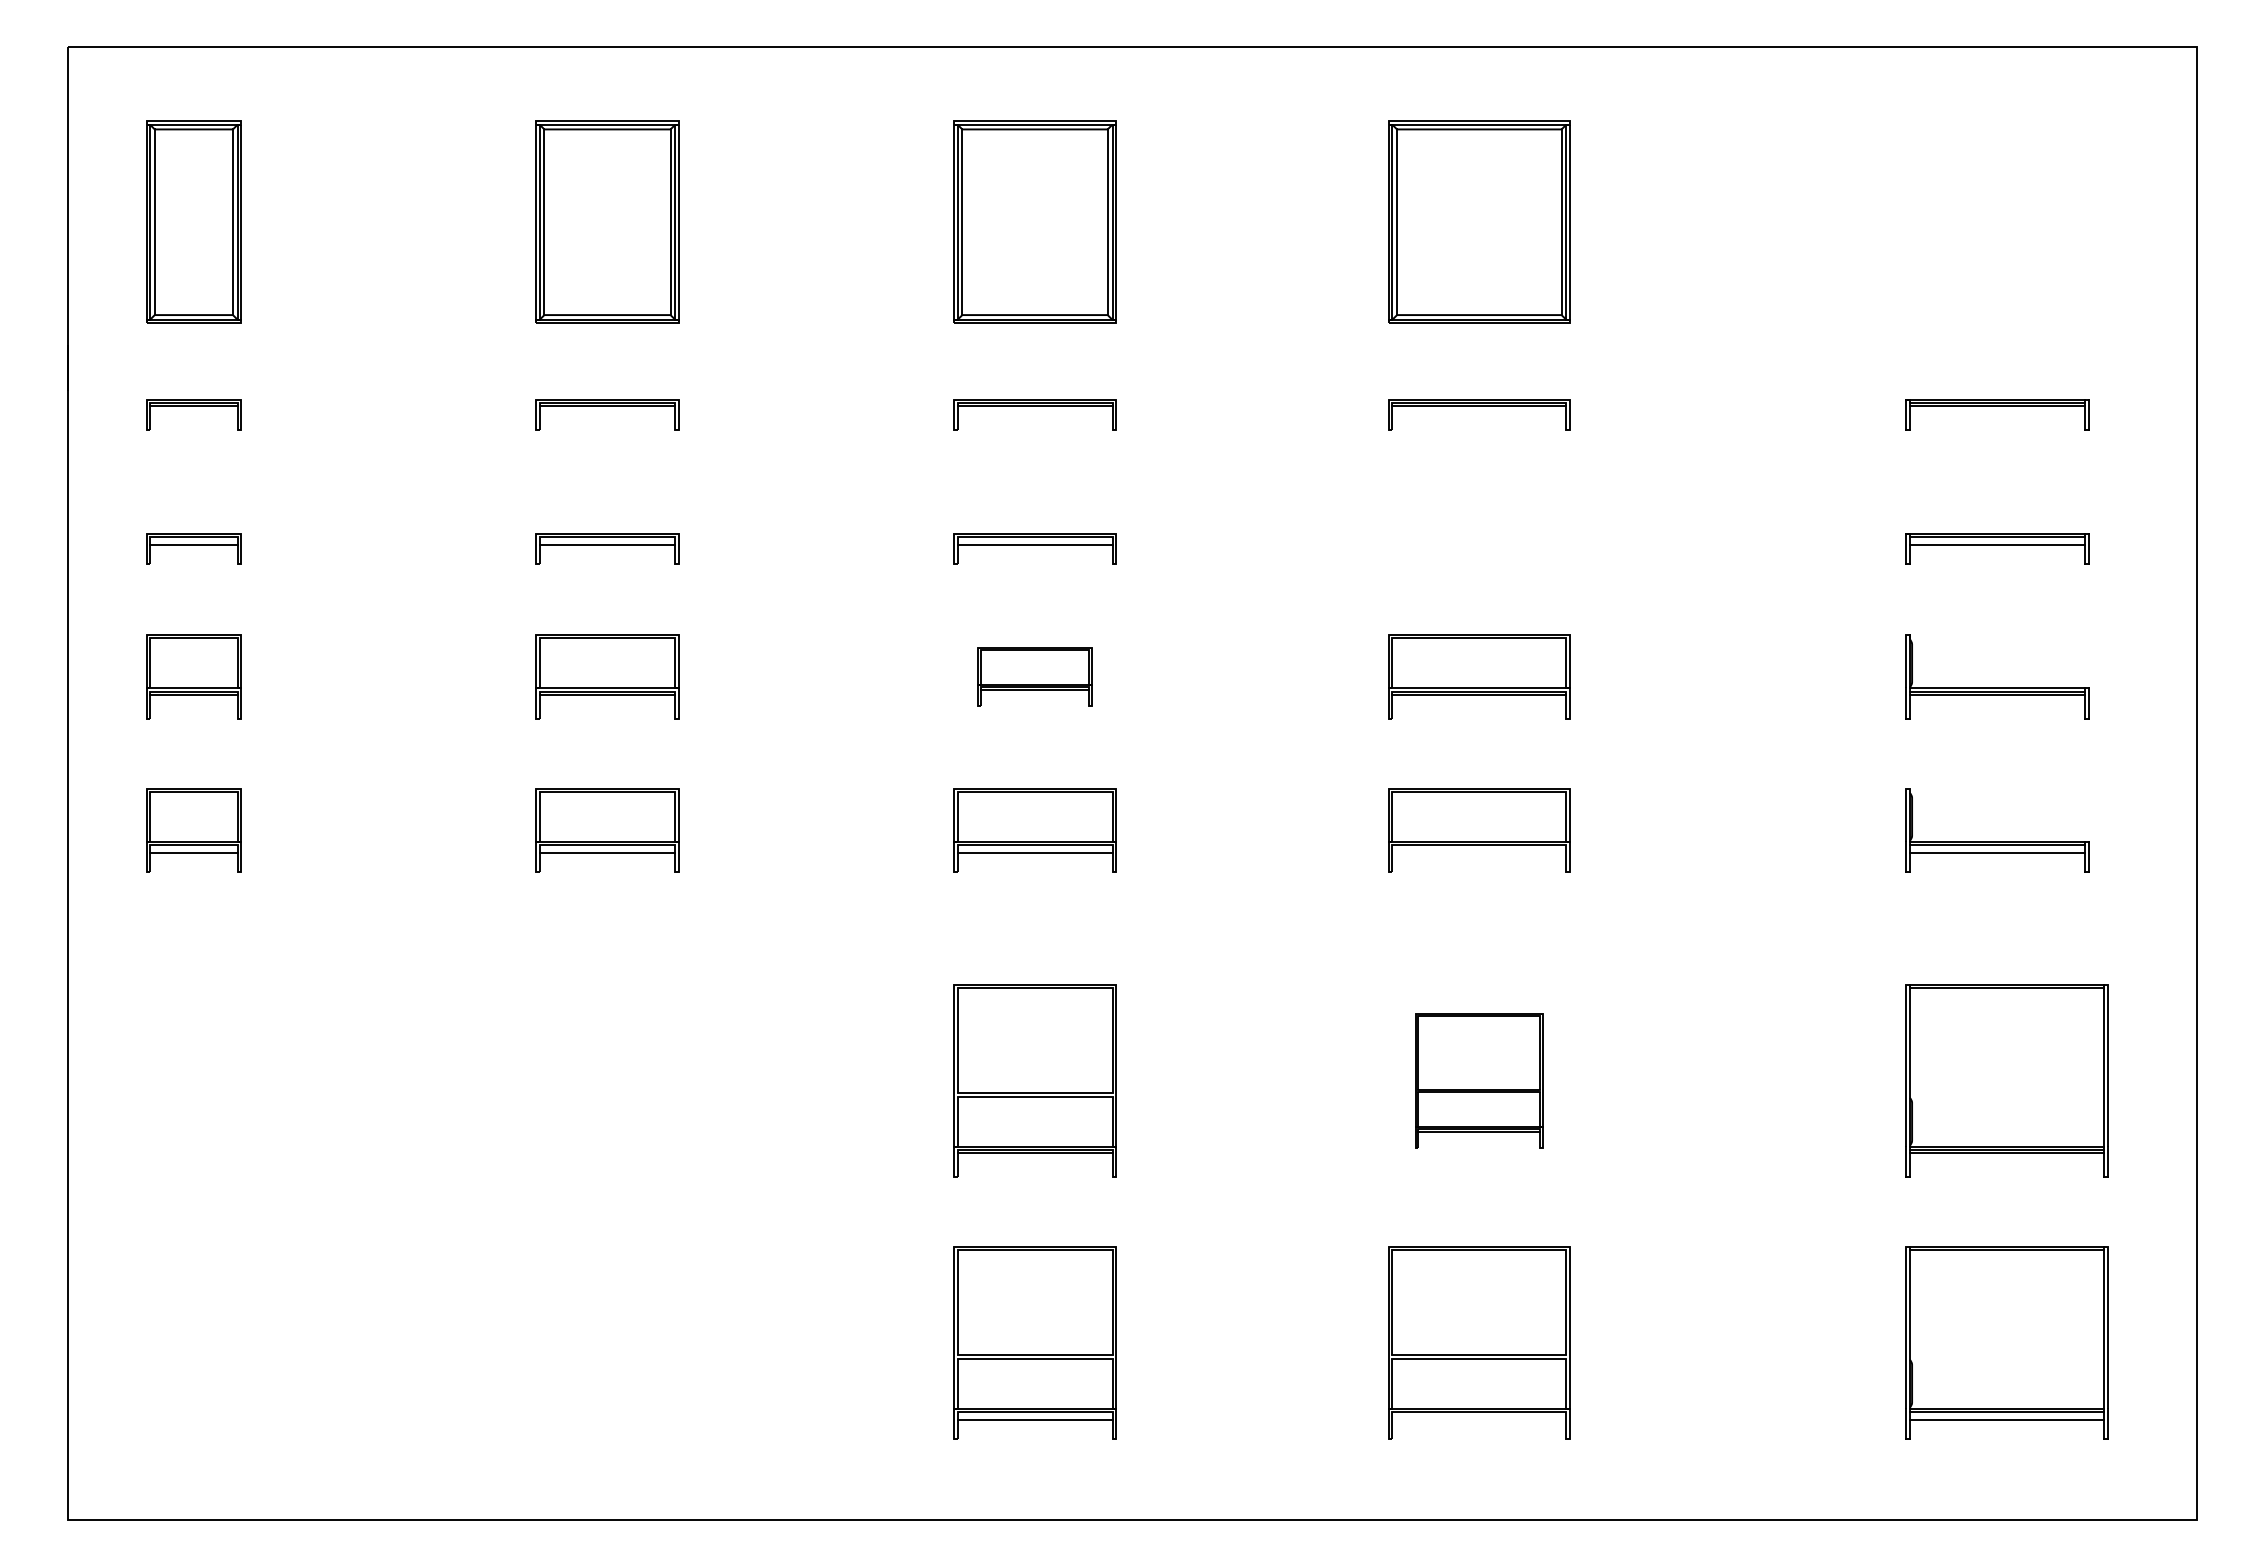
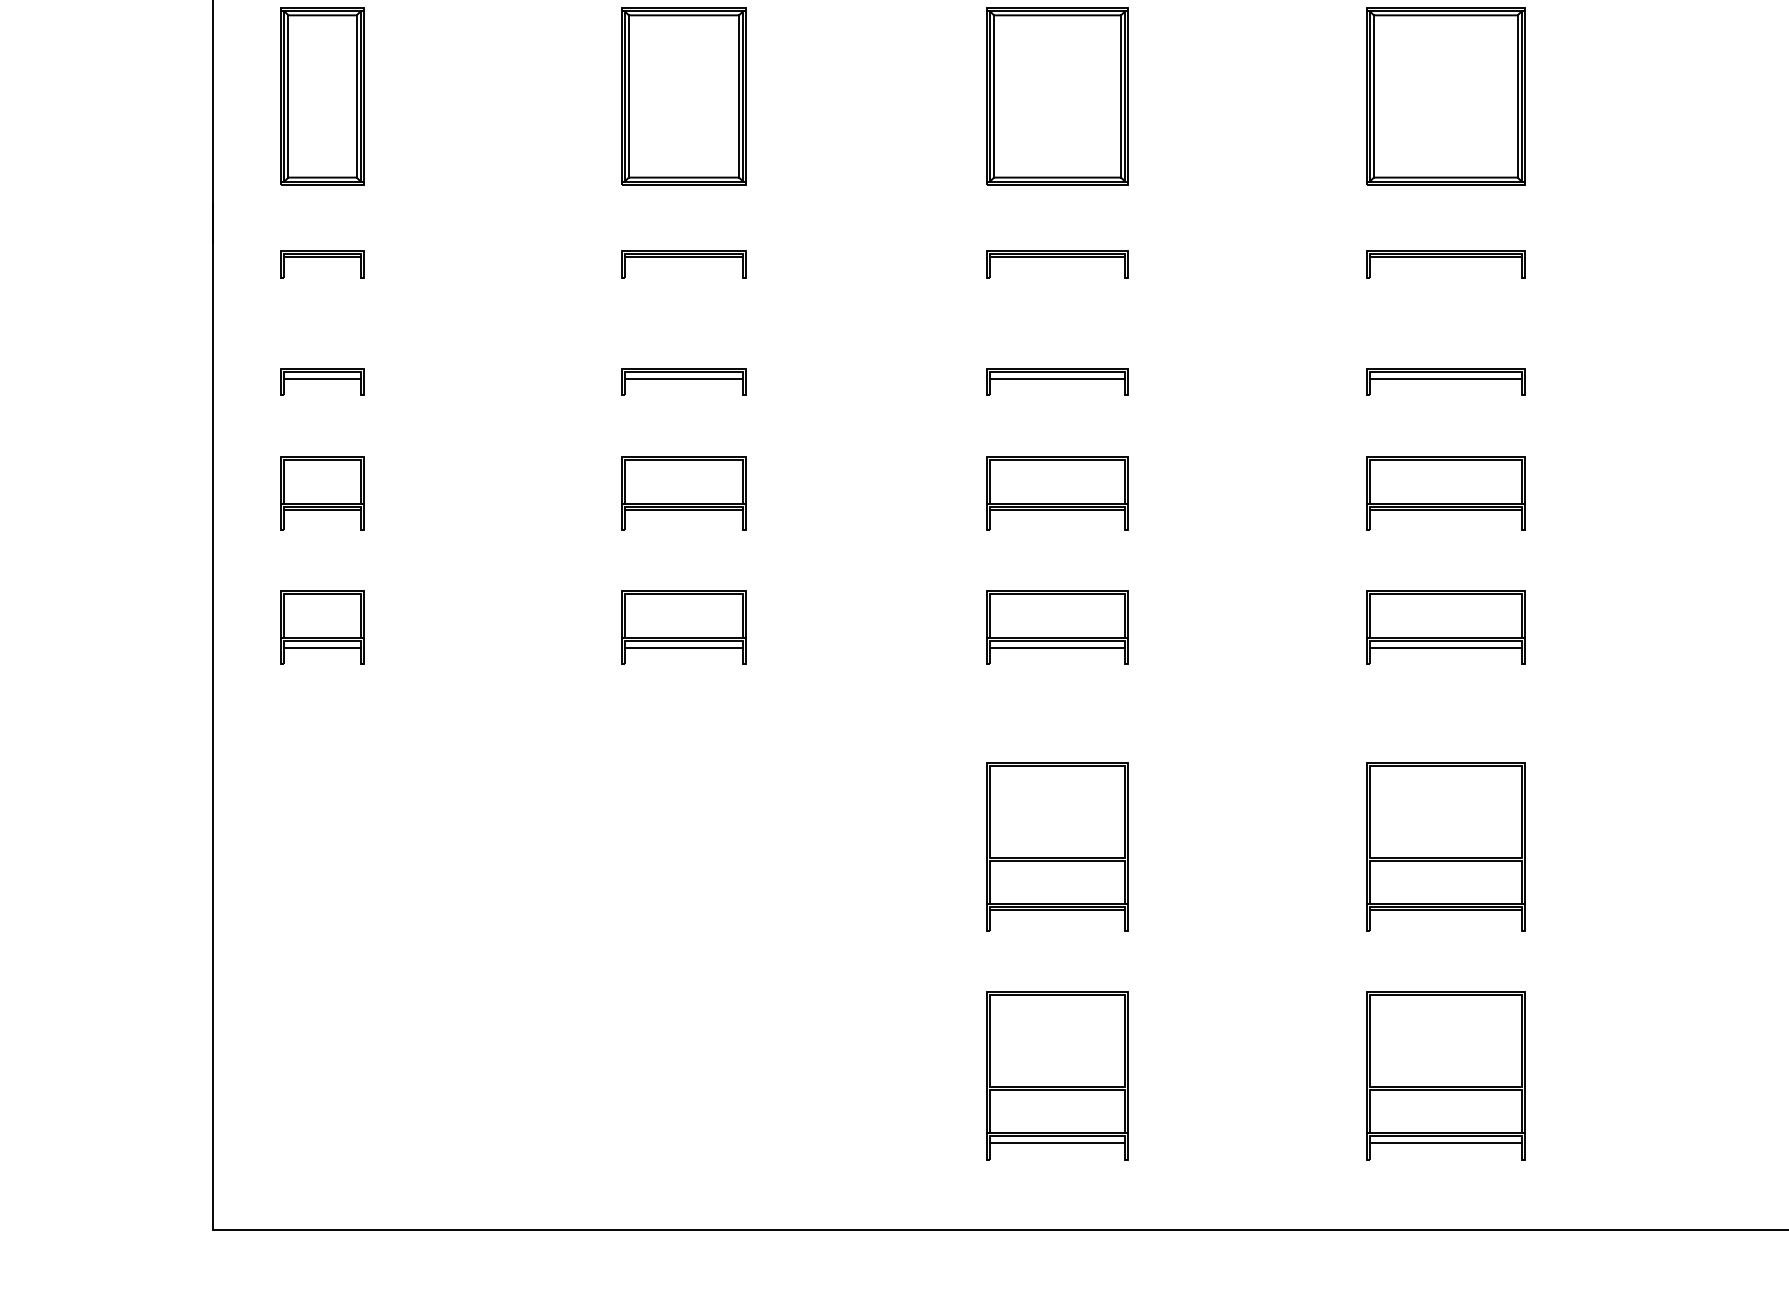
part: (1479, 548) -> (1445, 381), added
part: (1034, 676) -> (1057, 493), size x1.43
line: (1479, 853) -> (1445, 648), added
part: (1479, 1080) -> (1445, 846), size x1.43
line: (1479, 1420) -> (1445, 1143), added

